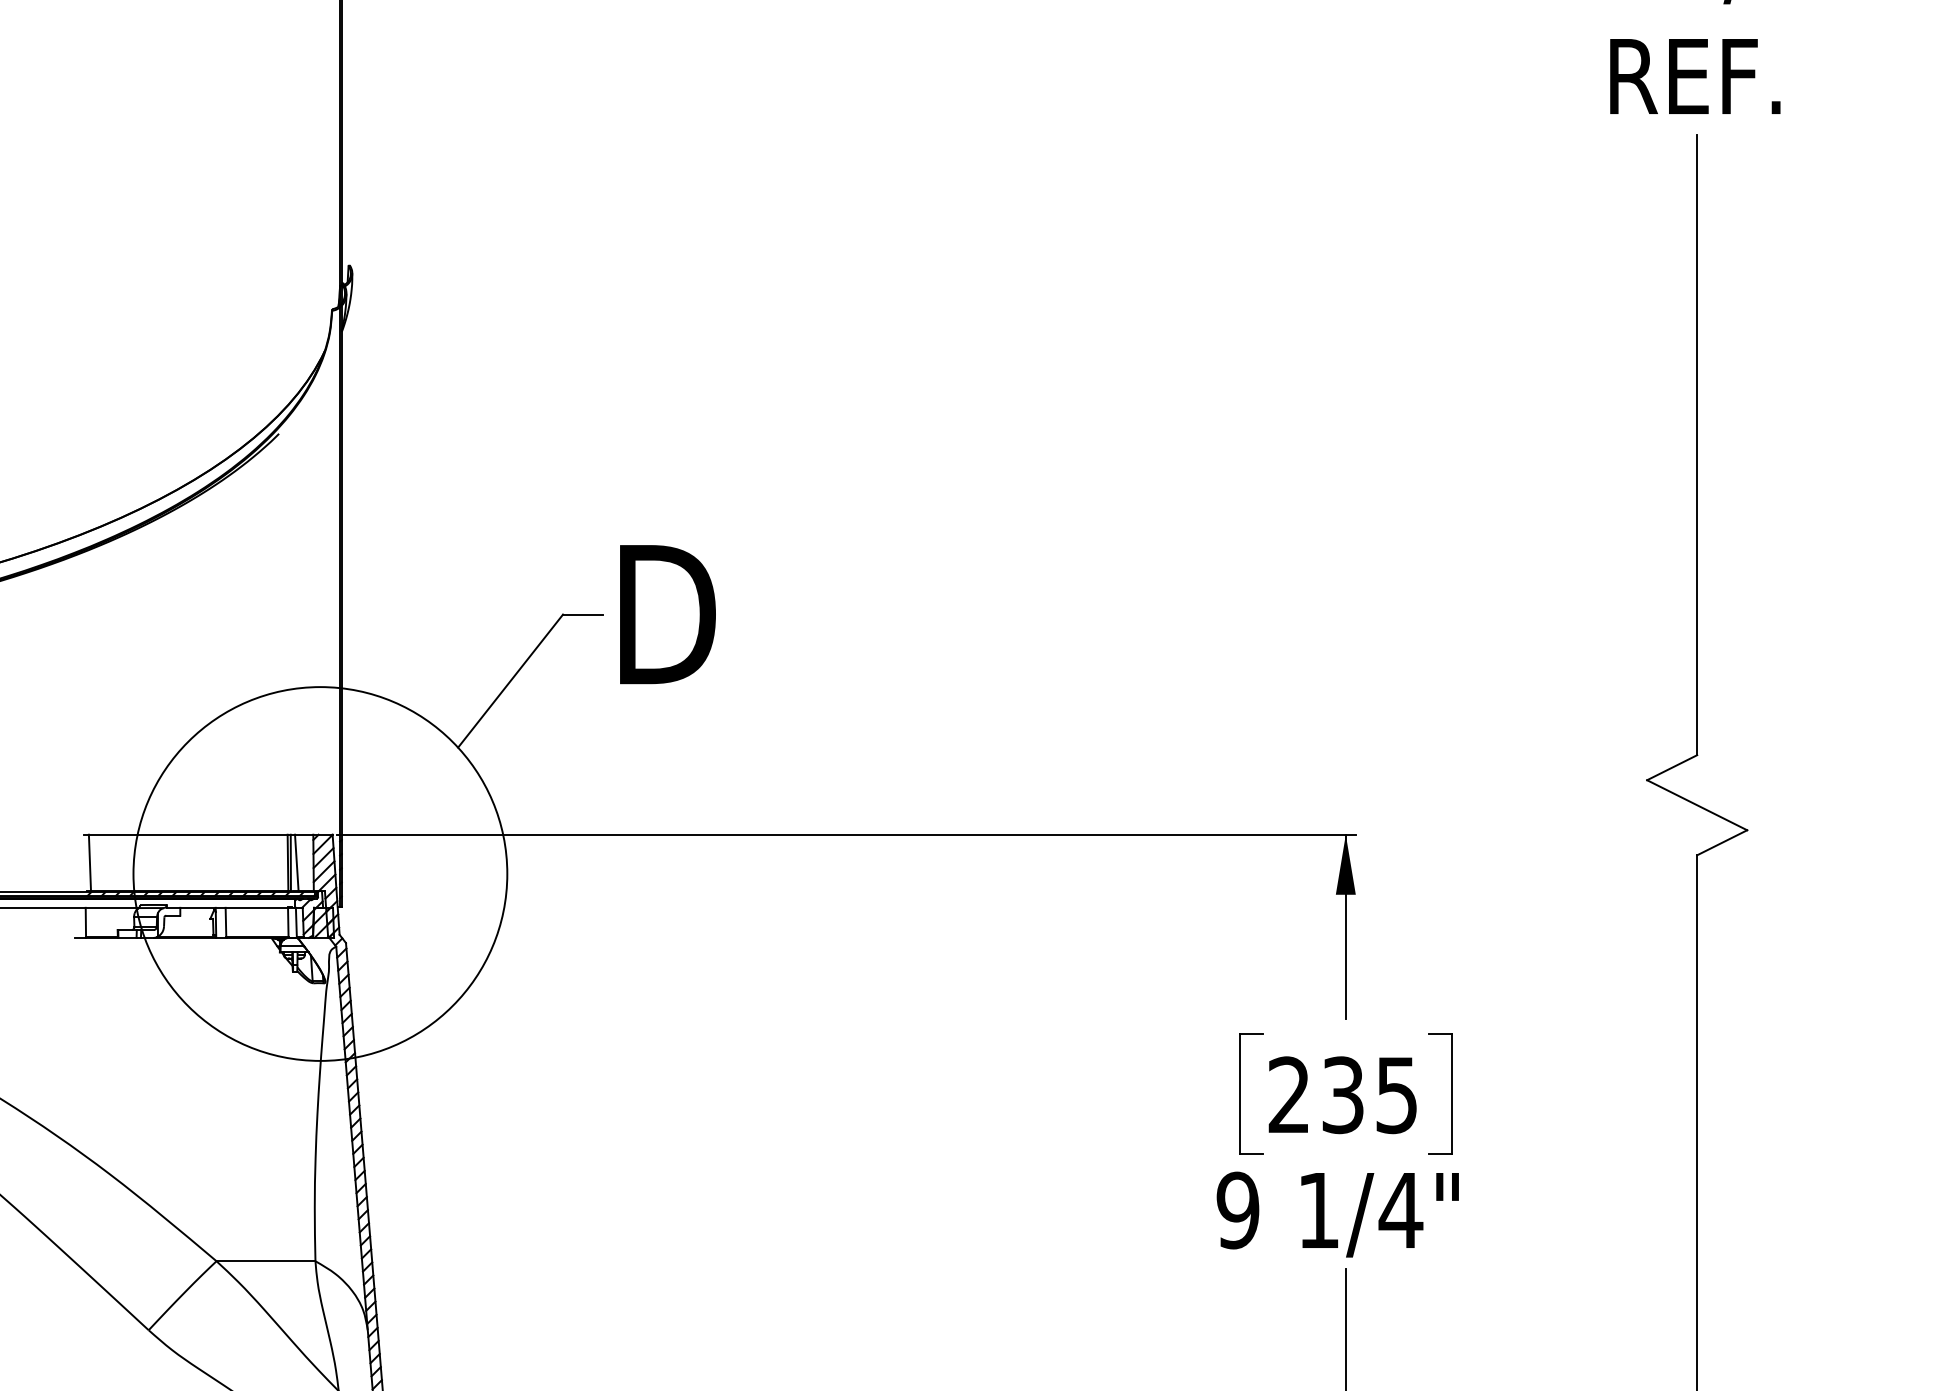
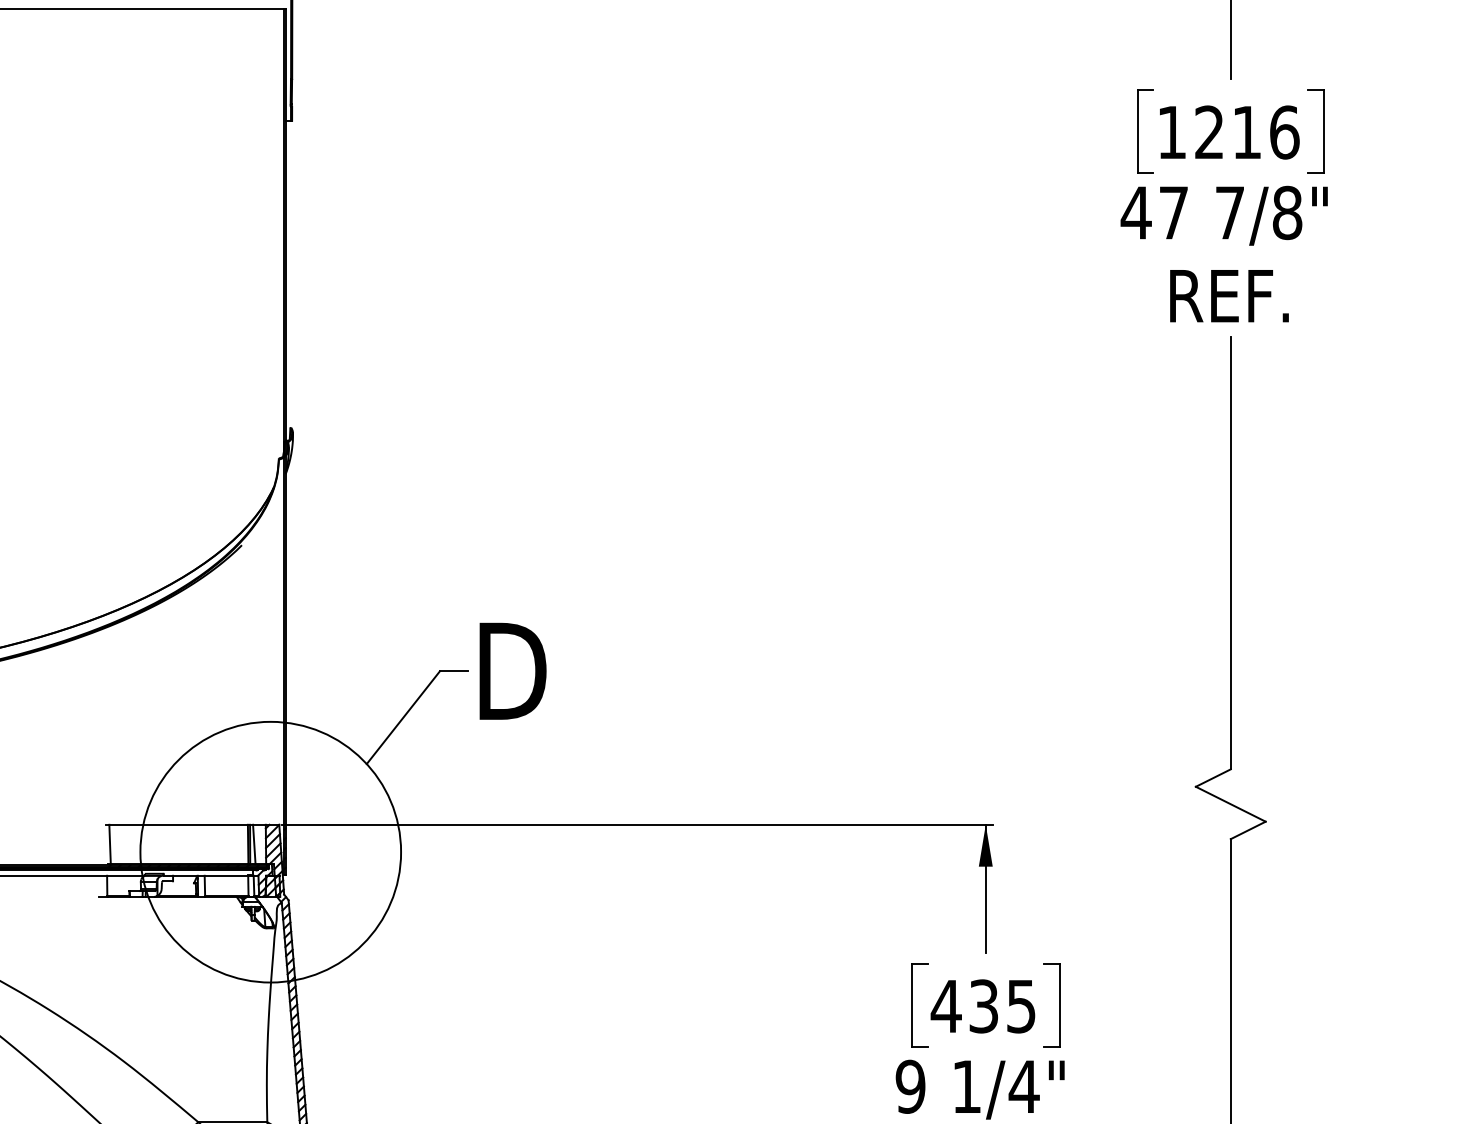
text: (1288, 1093) -> (945, 1005), 235 -> 435

